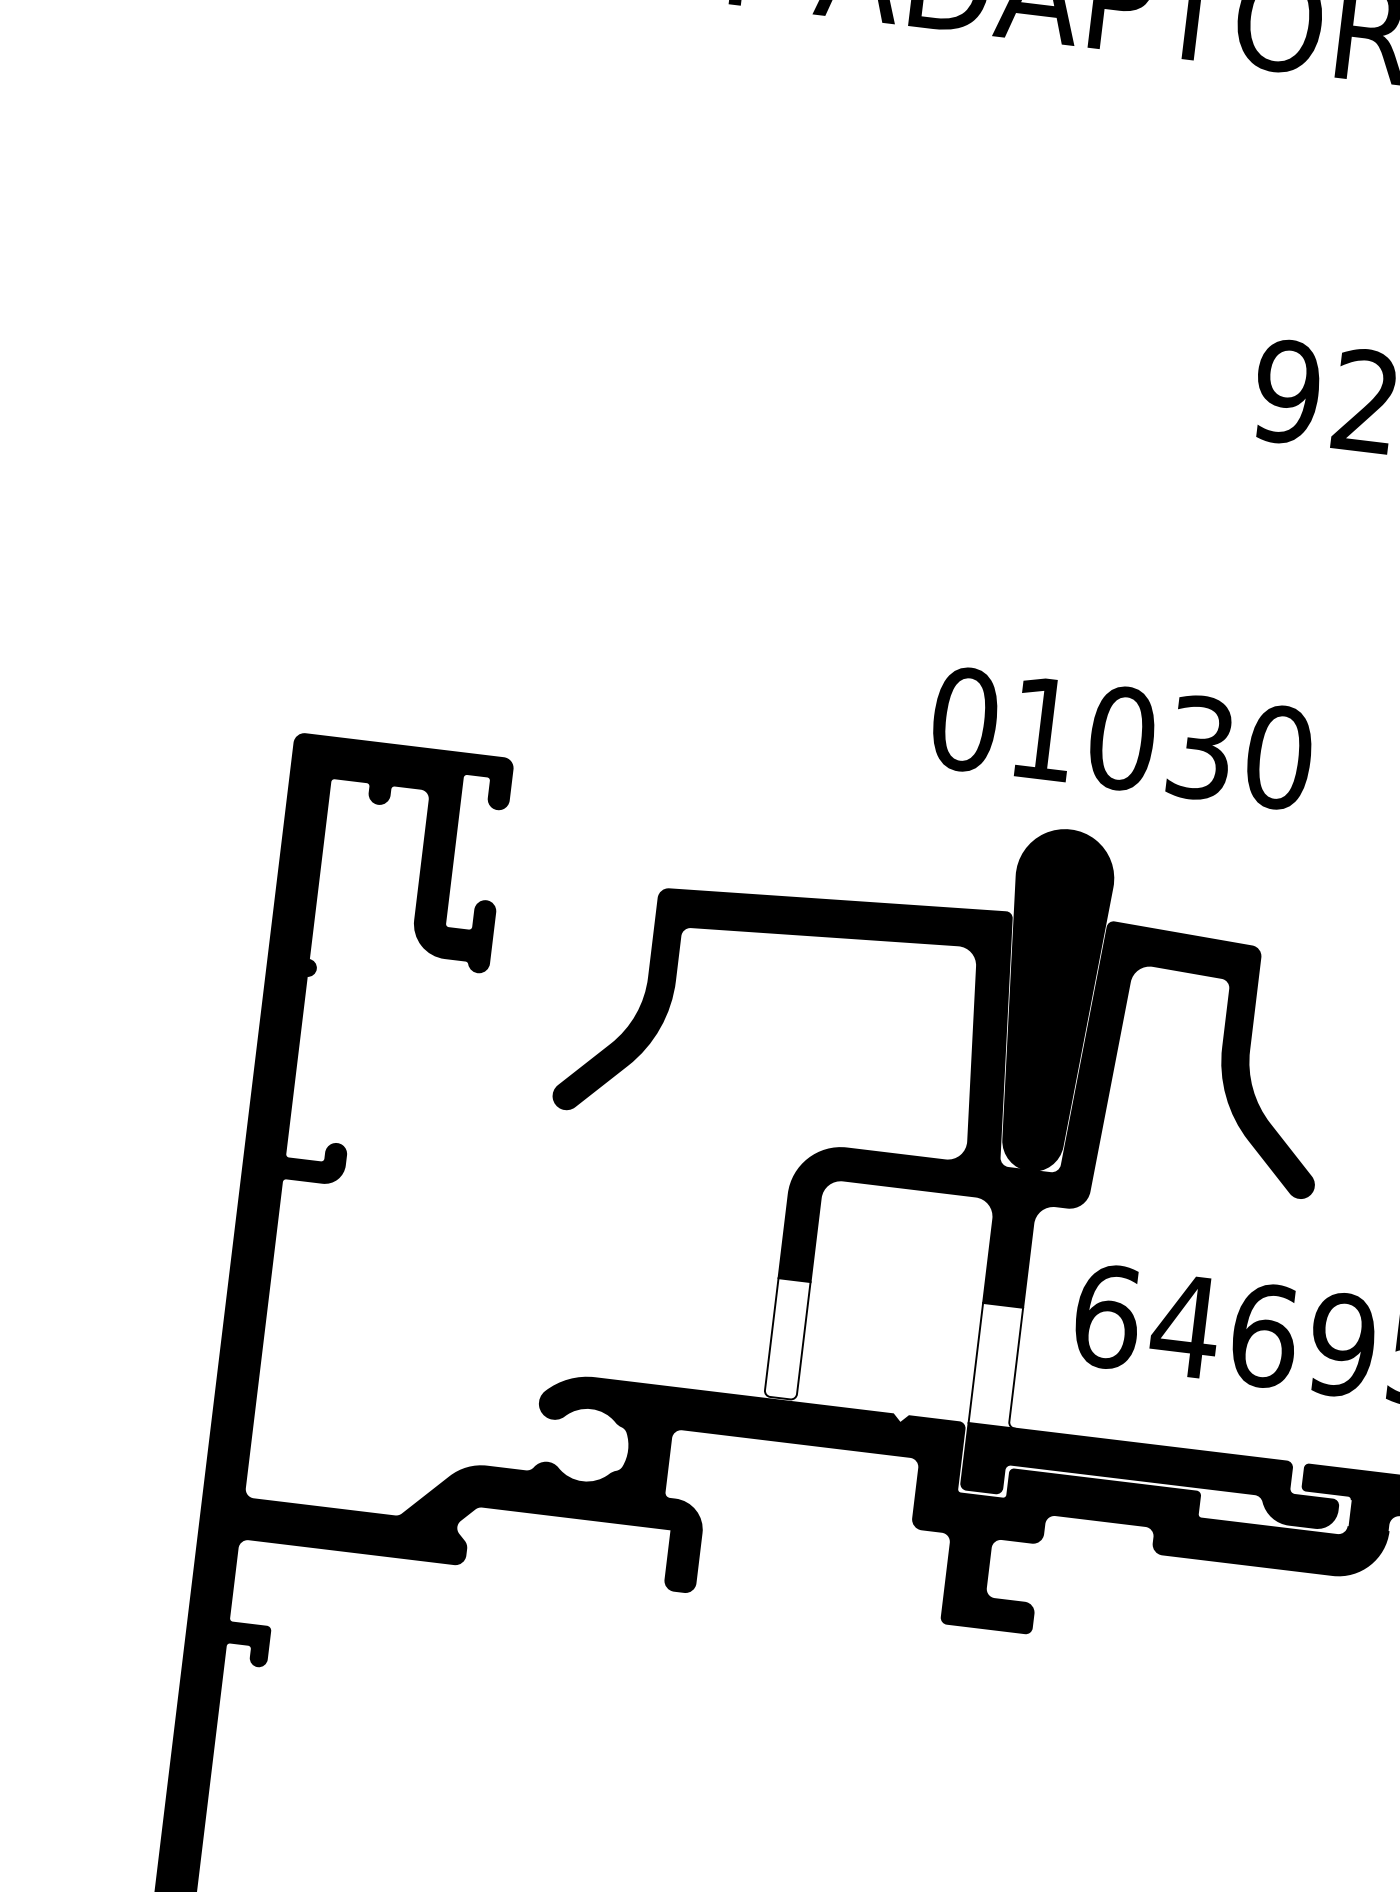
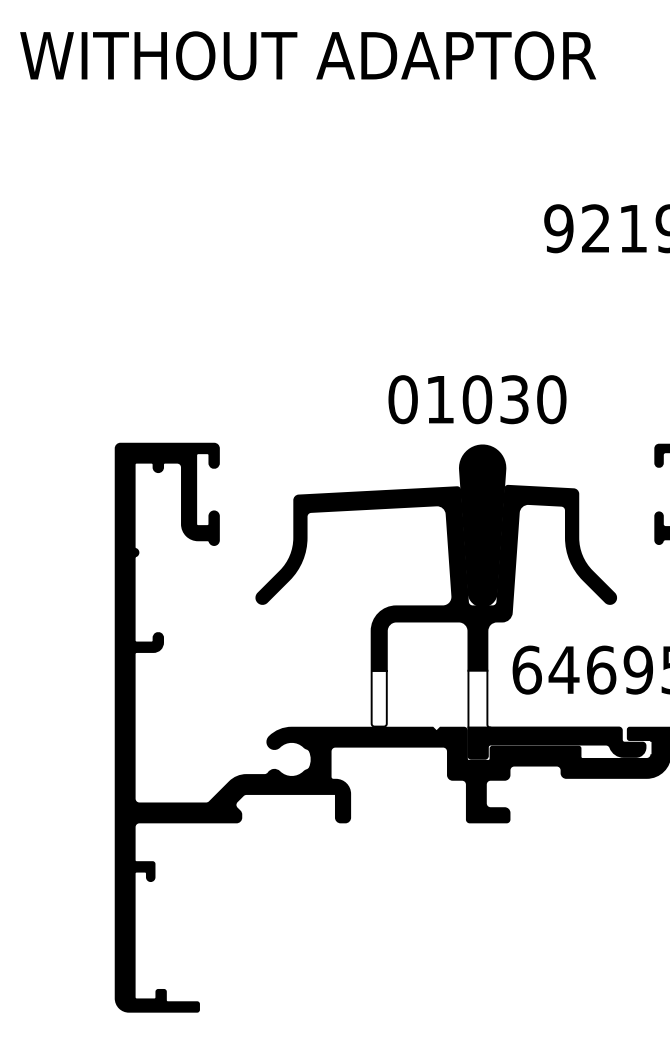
text: (1122, 738) -> (477, 399), moved

